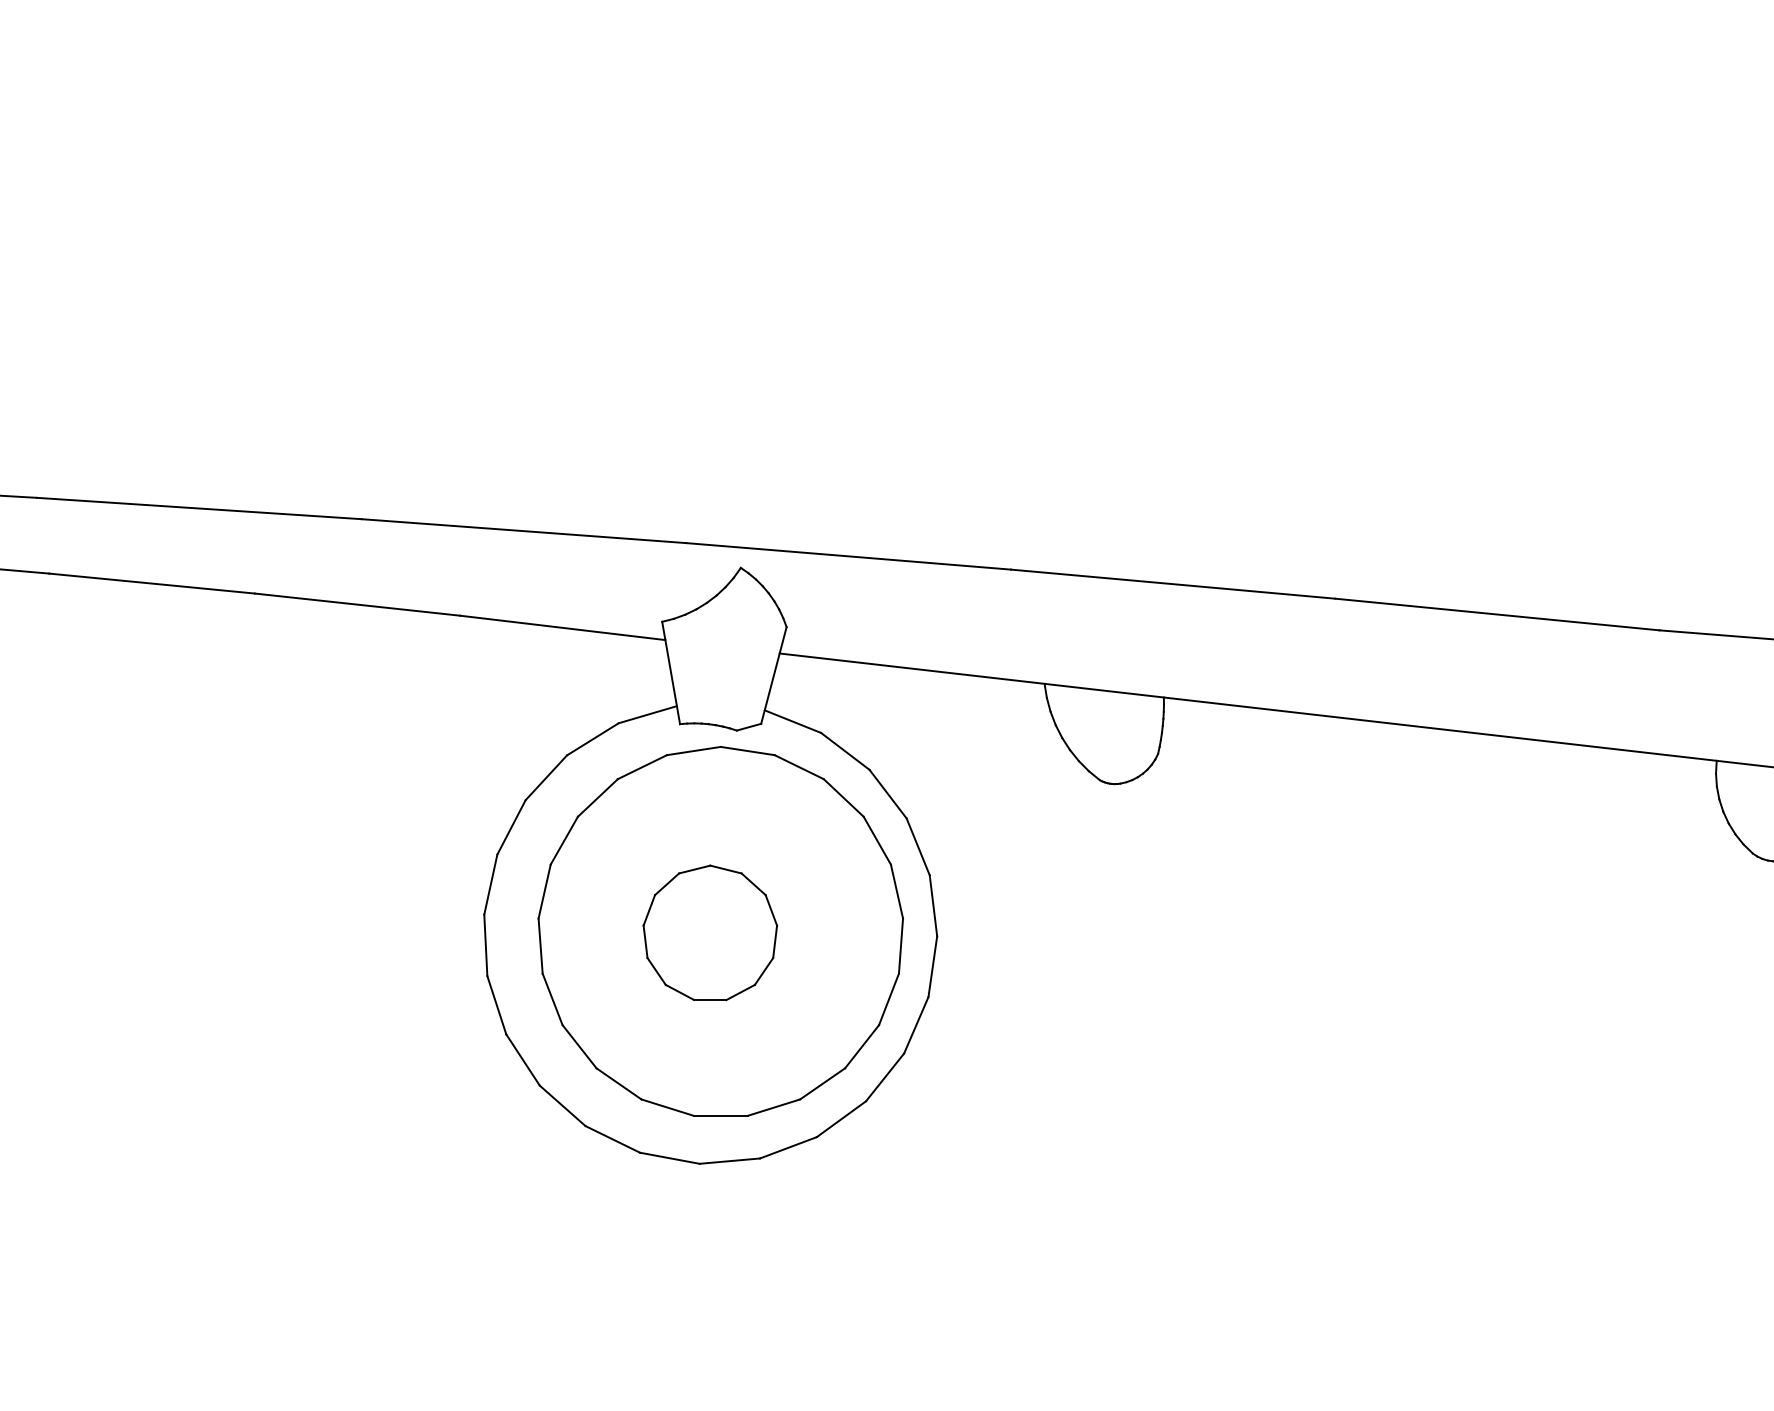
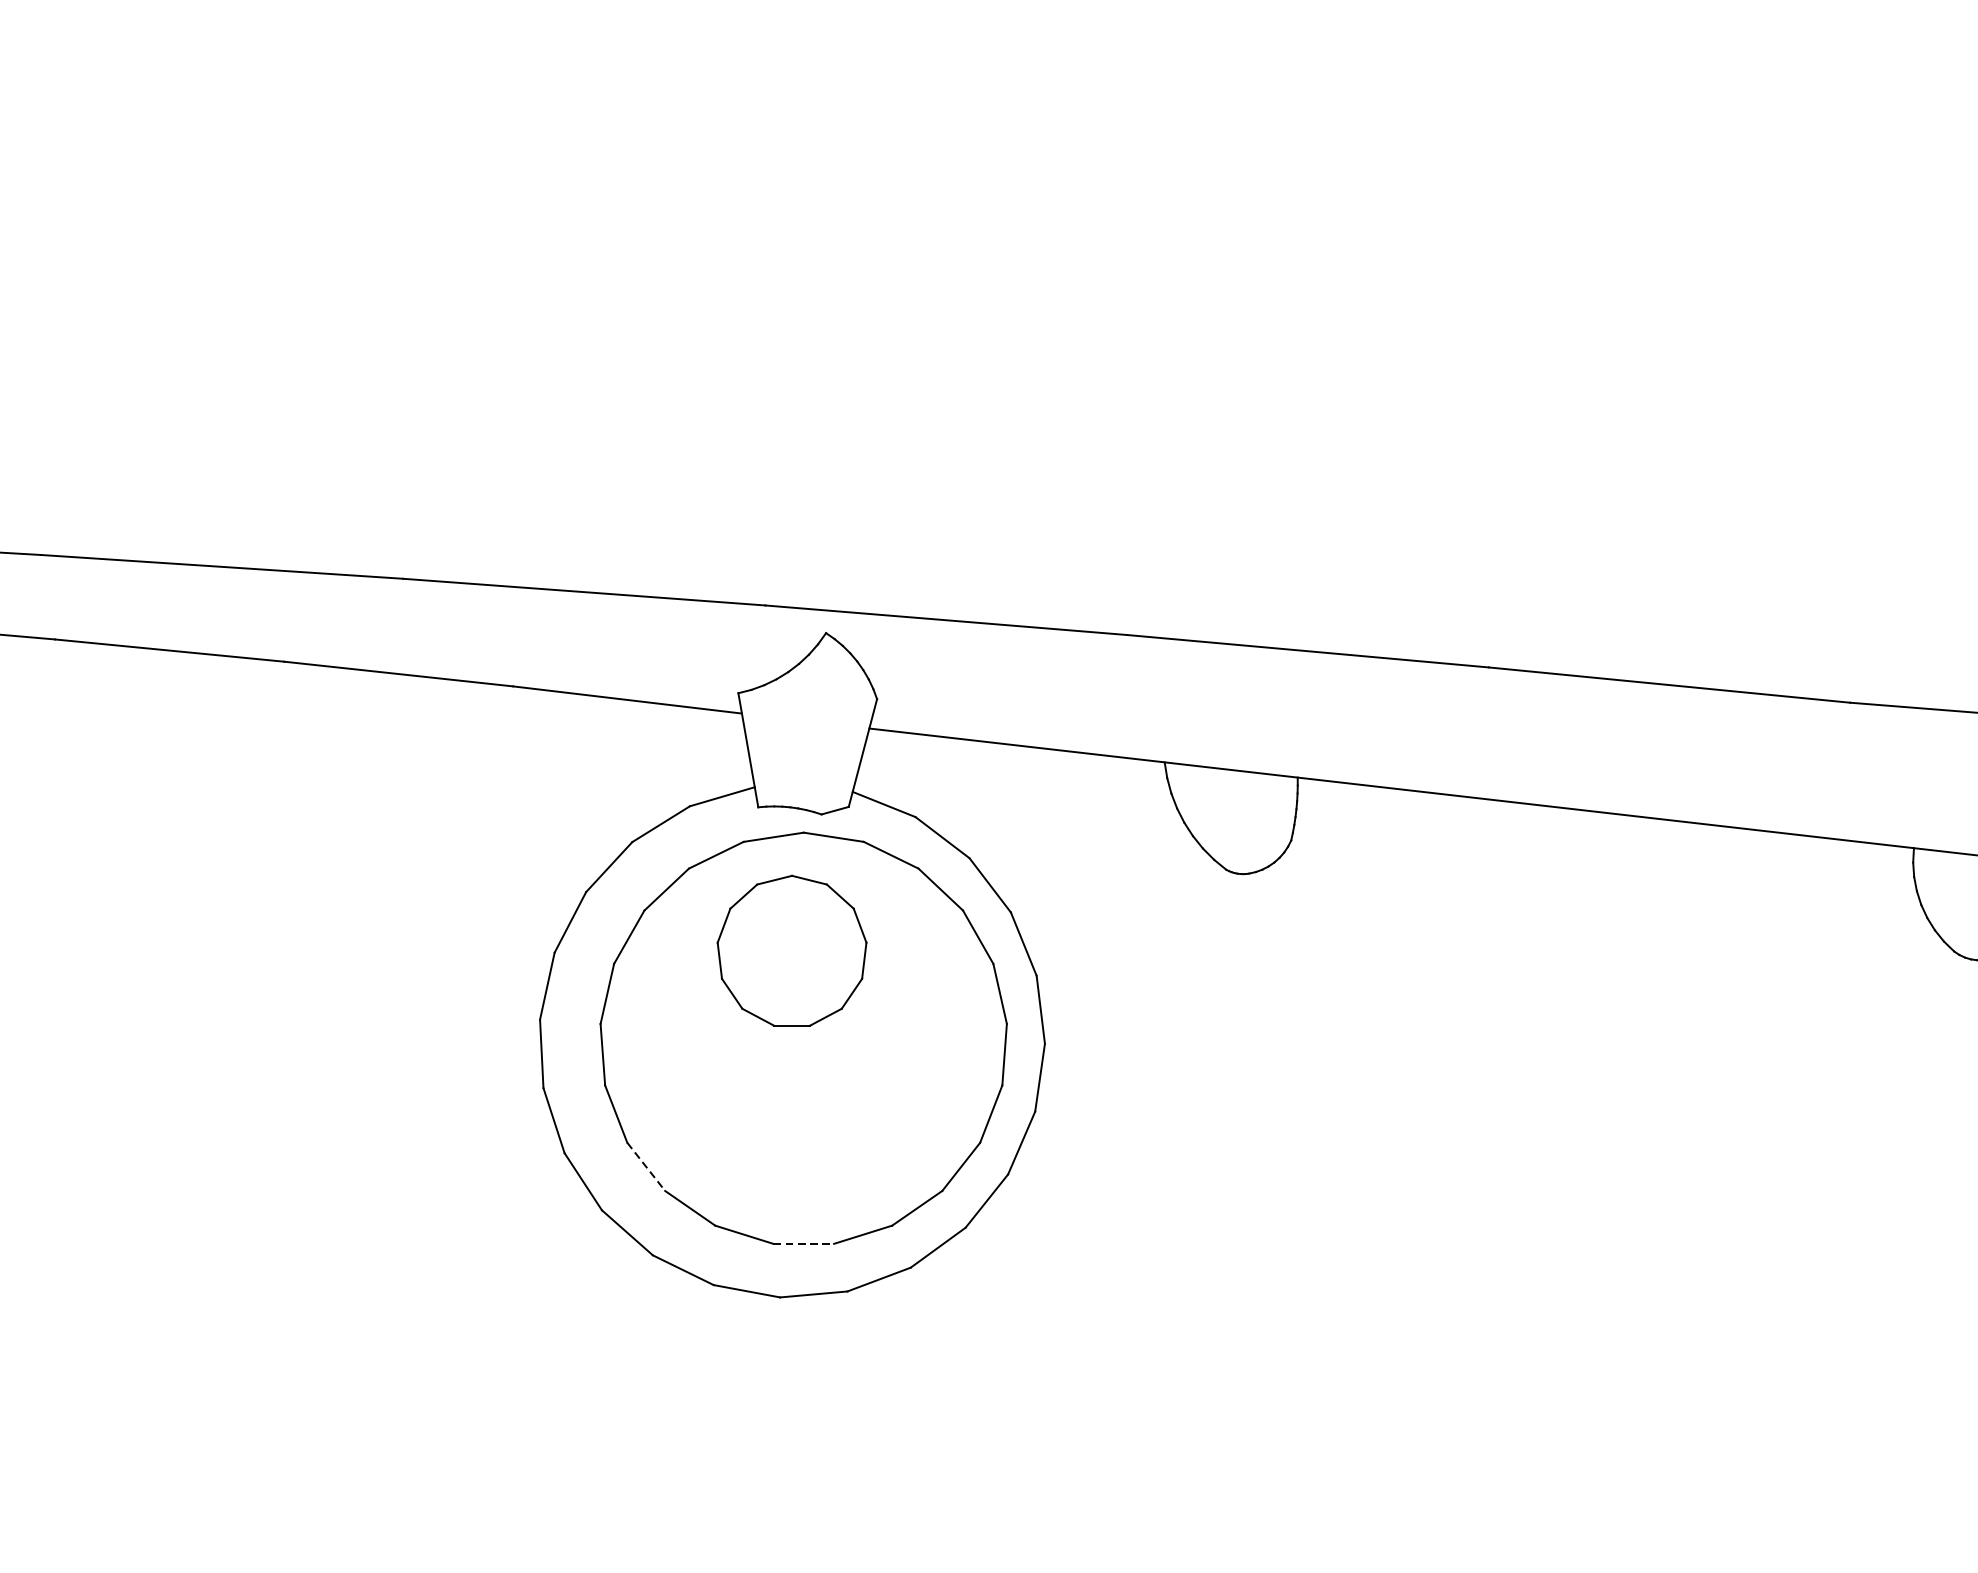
part: (710, 932) -> (792, 950), moved
line: (579, 1047) -> (646, 1167), solid -> dashed
line: (721, 1115) -> (804, 1243), solid -> dashed

